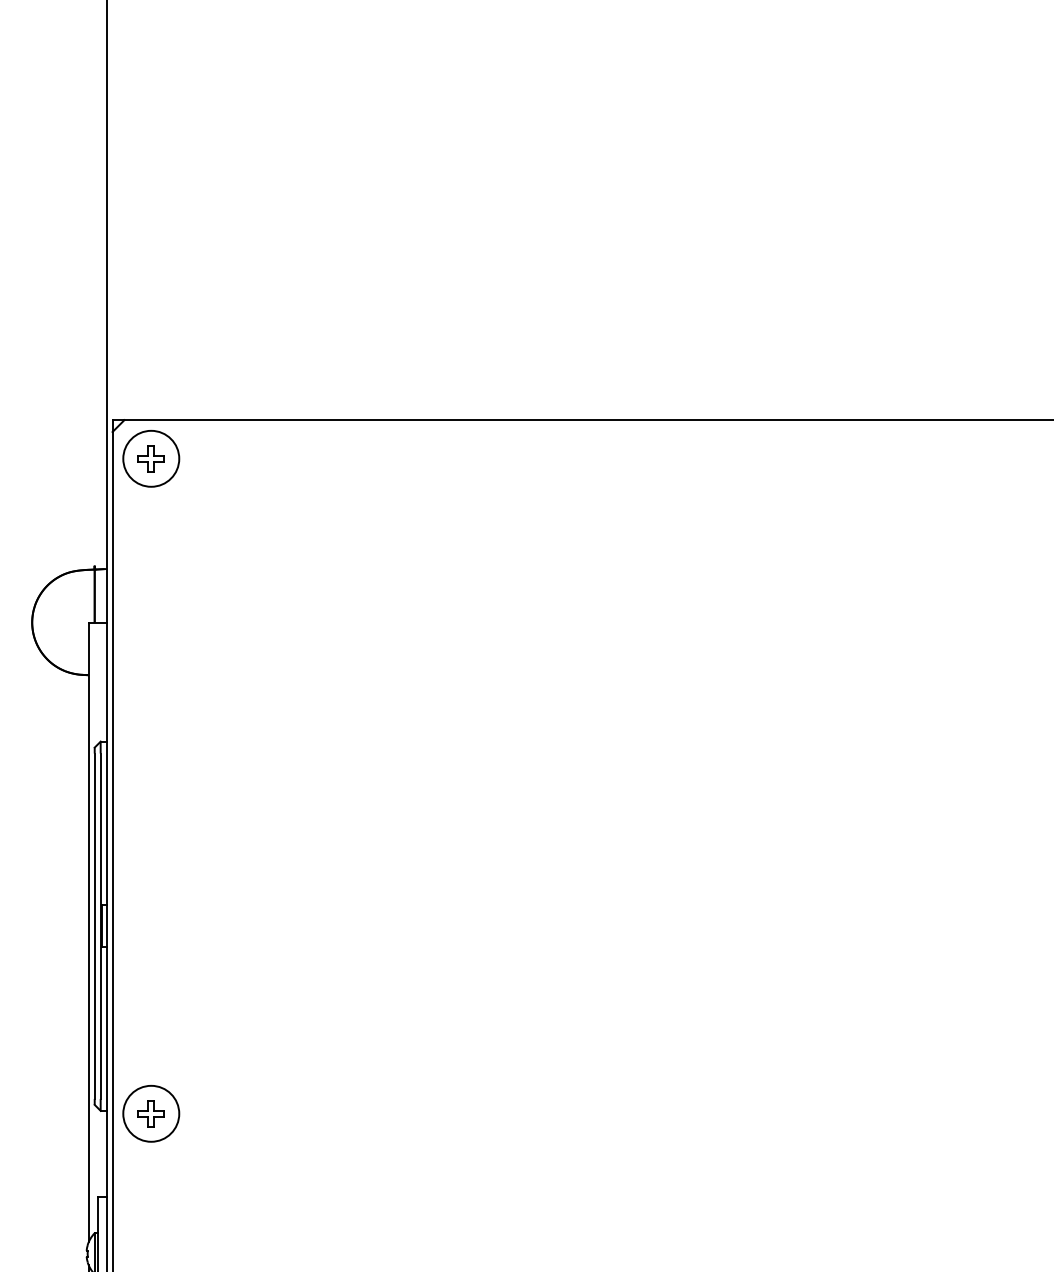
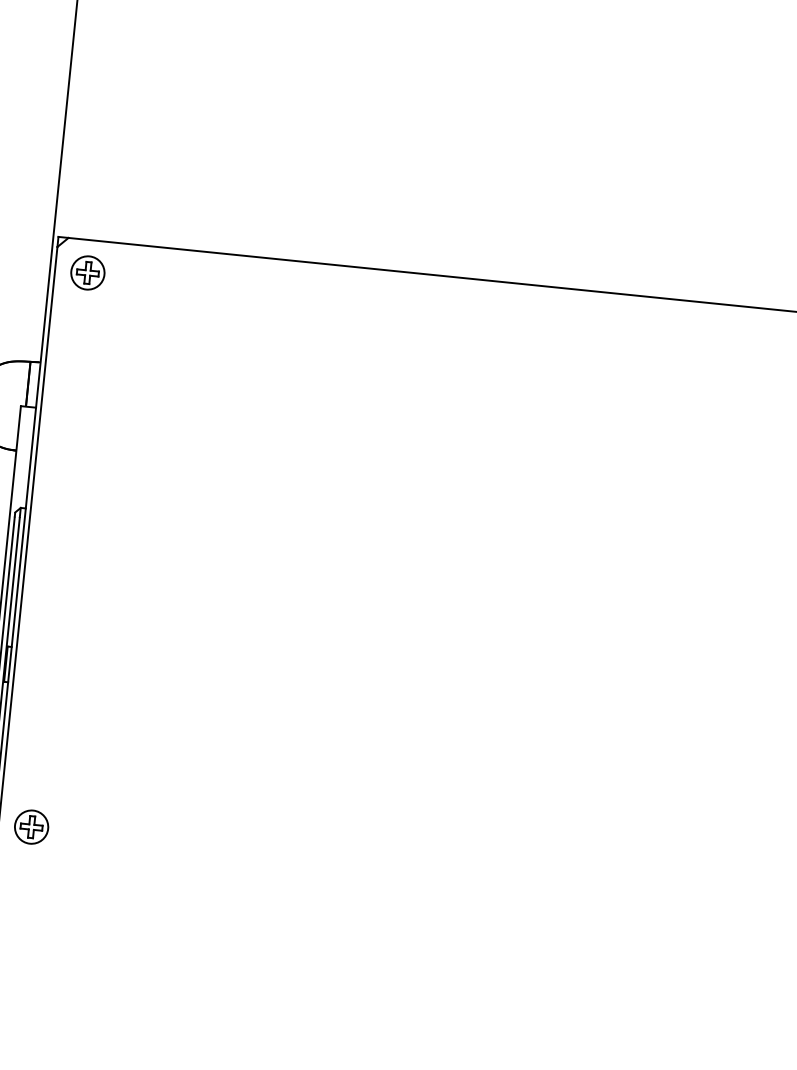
circle: (151, 458) -> (88, 272), size x0.7
circle: (151, 1113) -> (31, 826), size x0.7

